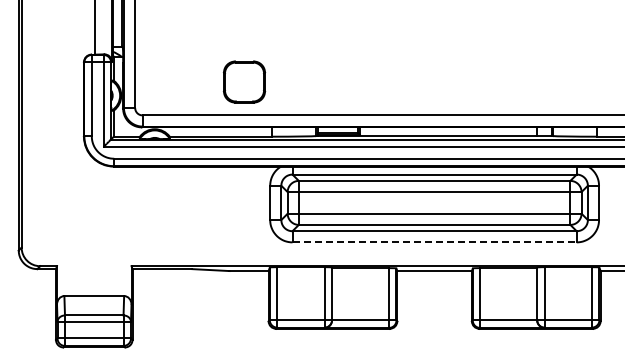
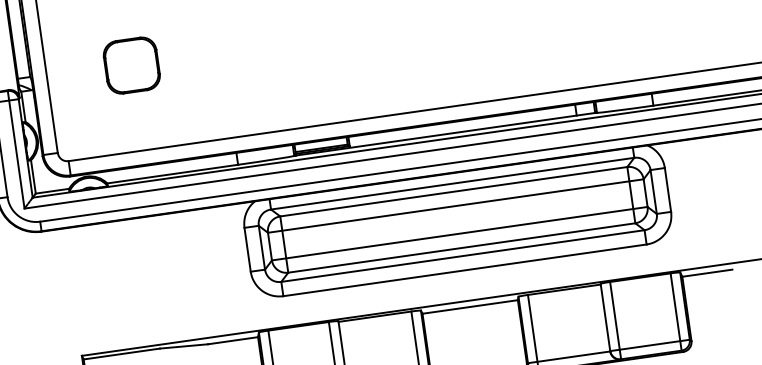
part: (244, 81) -> (131, 64), moved
line: (435, 242) -> (466, 270), dashed -> solid

